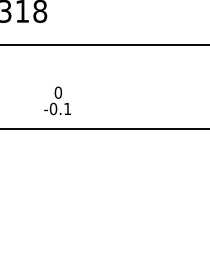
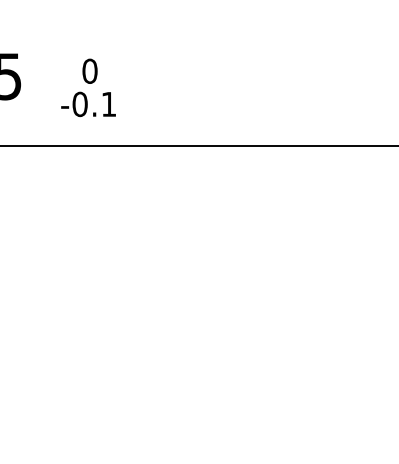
text: (57, 100) -> (88, 87), moved

